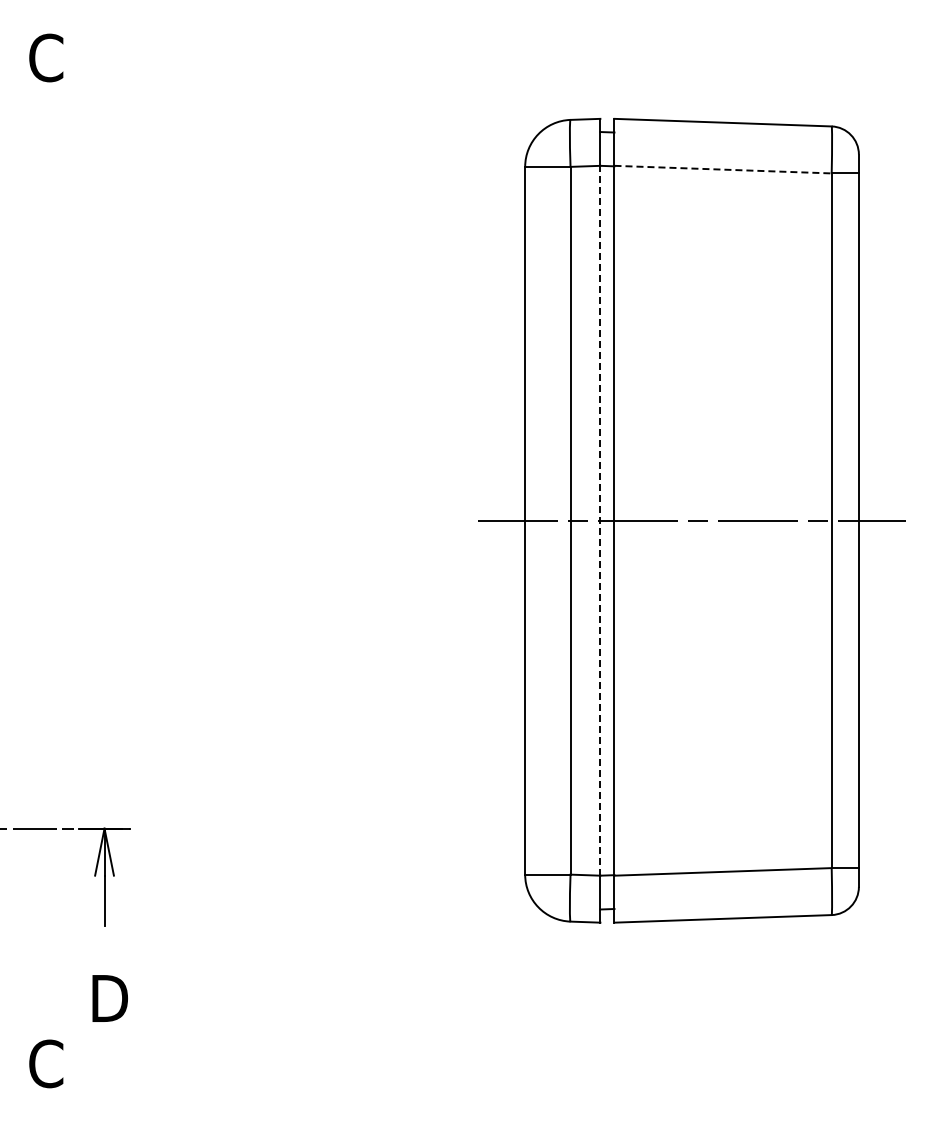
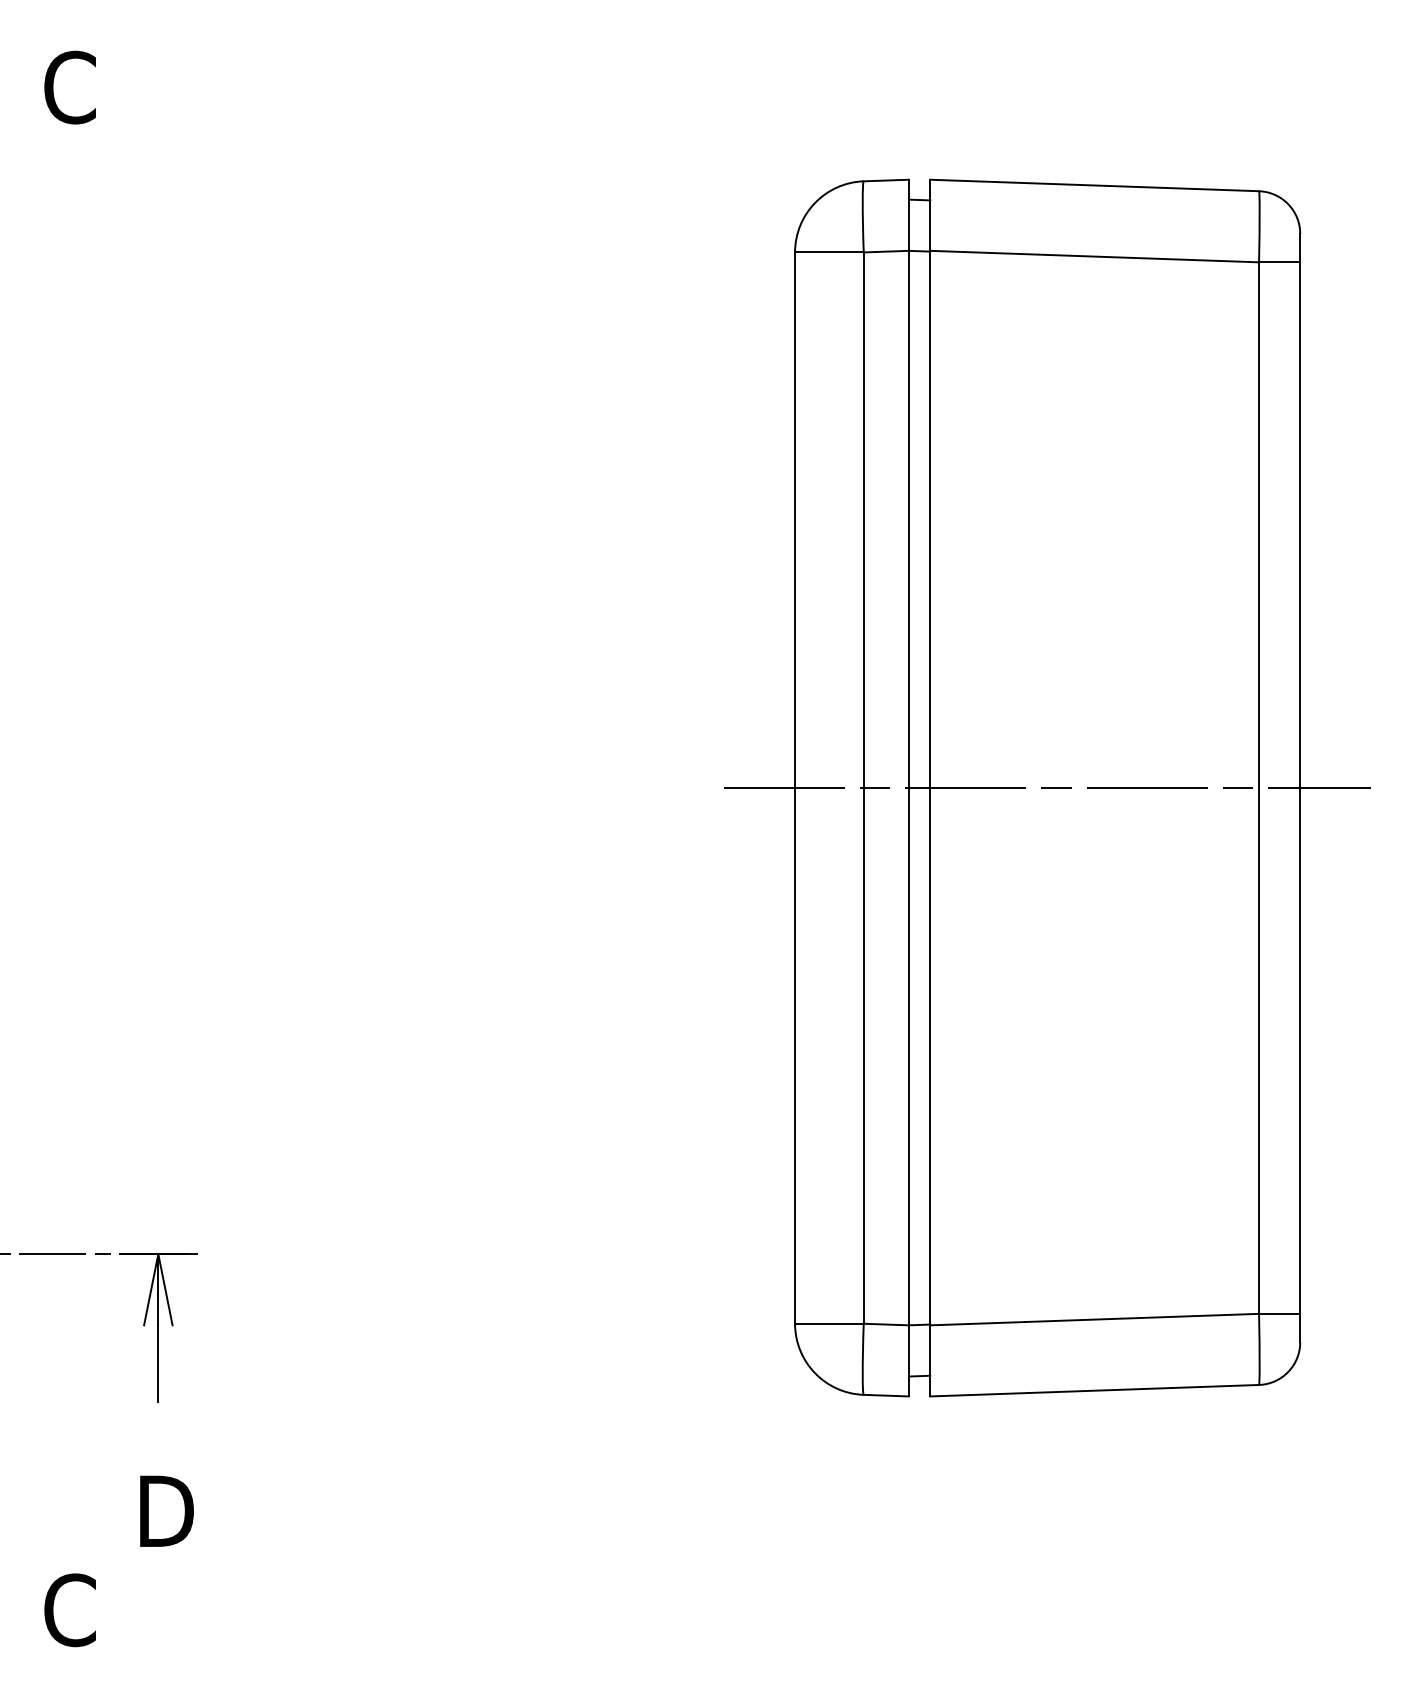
line: (723, 169) -> (1095, 256), dashed -> solid
line: (600, 520) -> (909, 787), dashed -> solid

